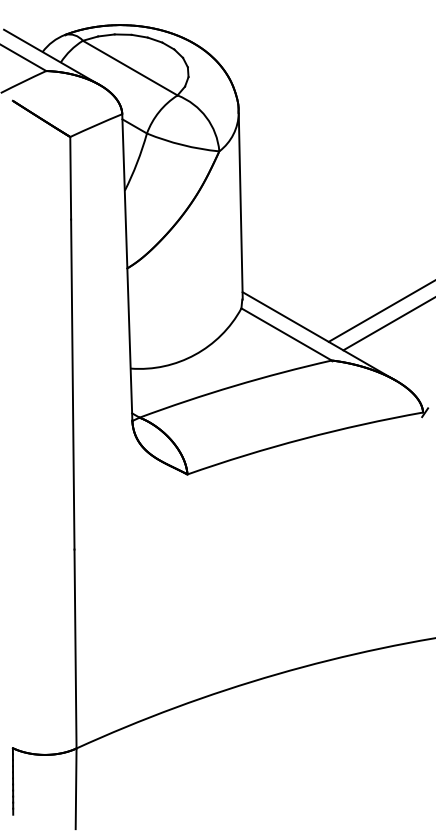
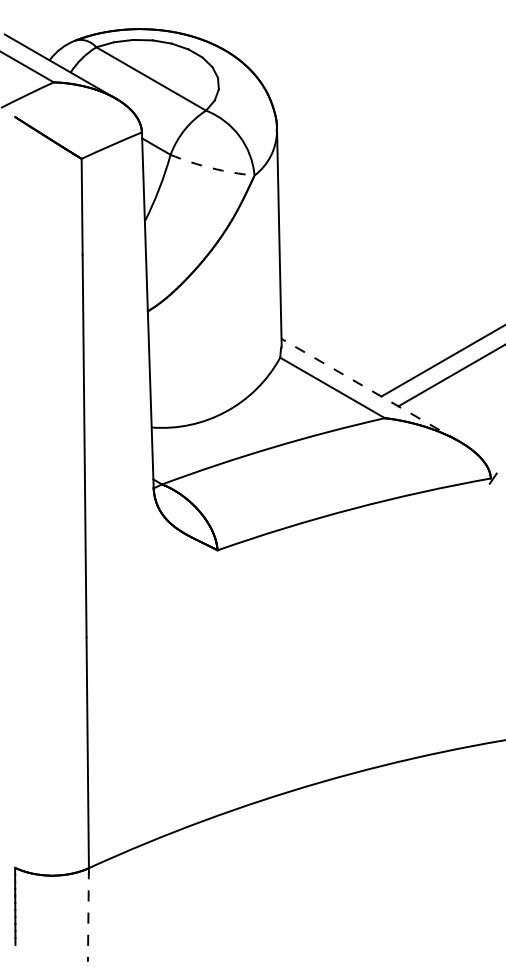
arc: (182, 145) -> (211, 168), solid -> dashed
line: (318, 335) -> (369, 389), solid -> dashed
line: (76, 788) -> (88, 914), solid -> dashed

